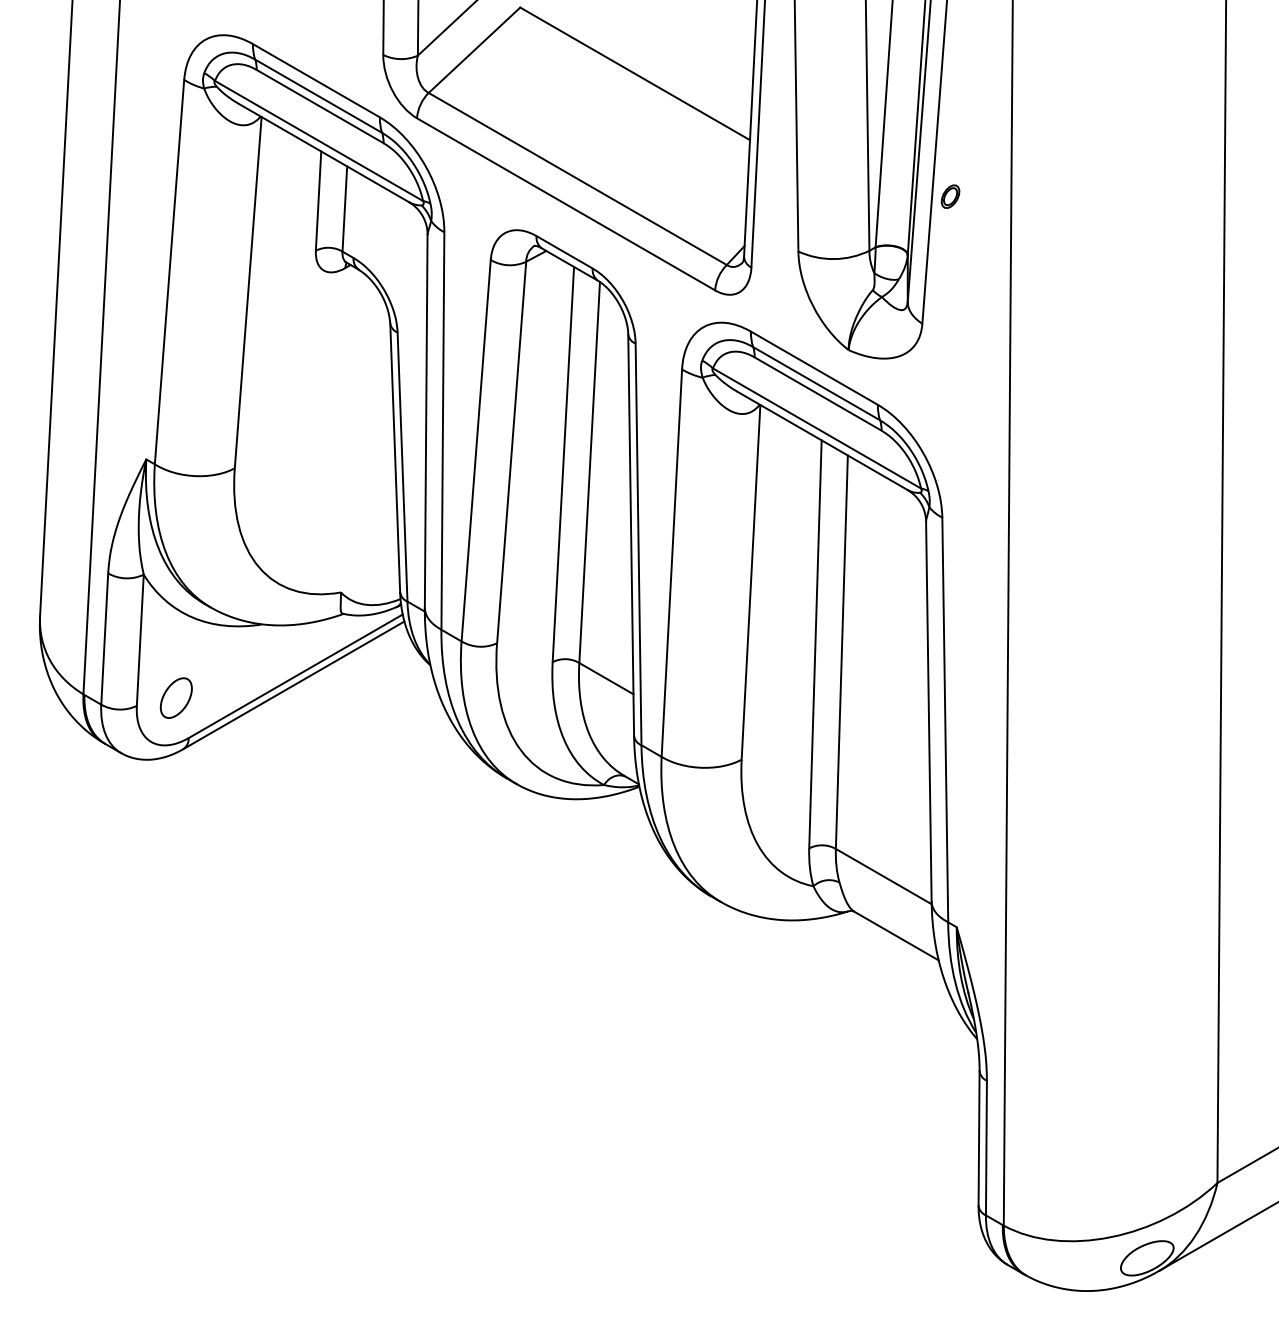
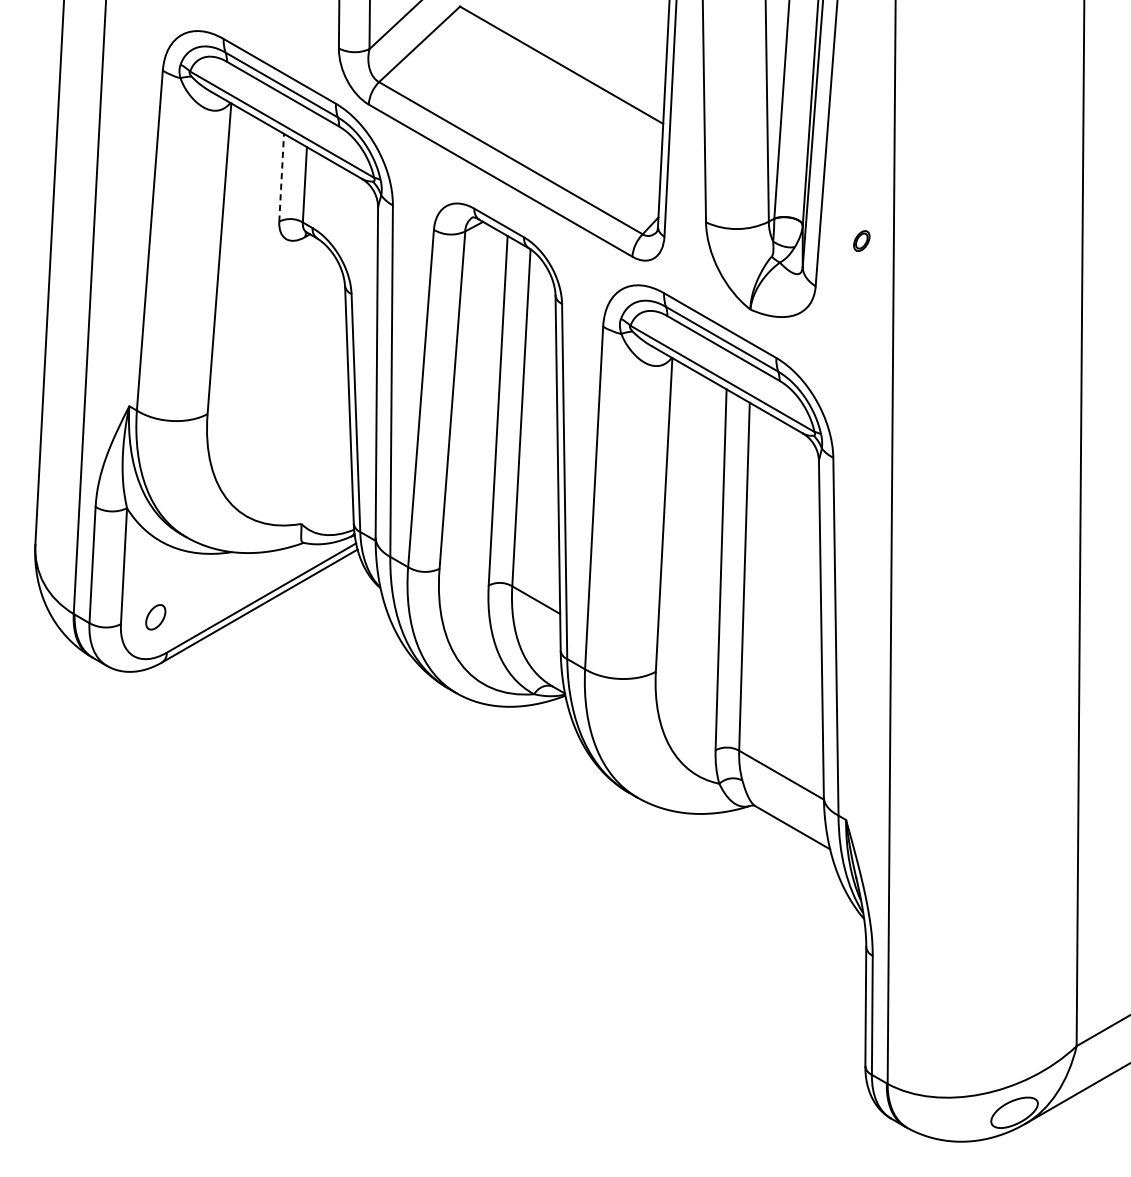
part: (950, 196) -> (861, 240), moved
line: (318, 201) -> (281, 178), solid -> dashed
part: (175, 697) -> (155, 616), size x0.7

